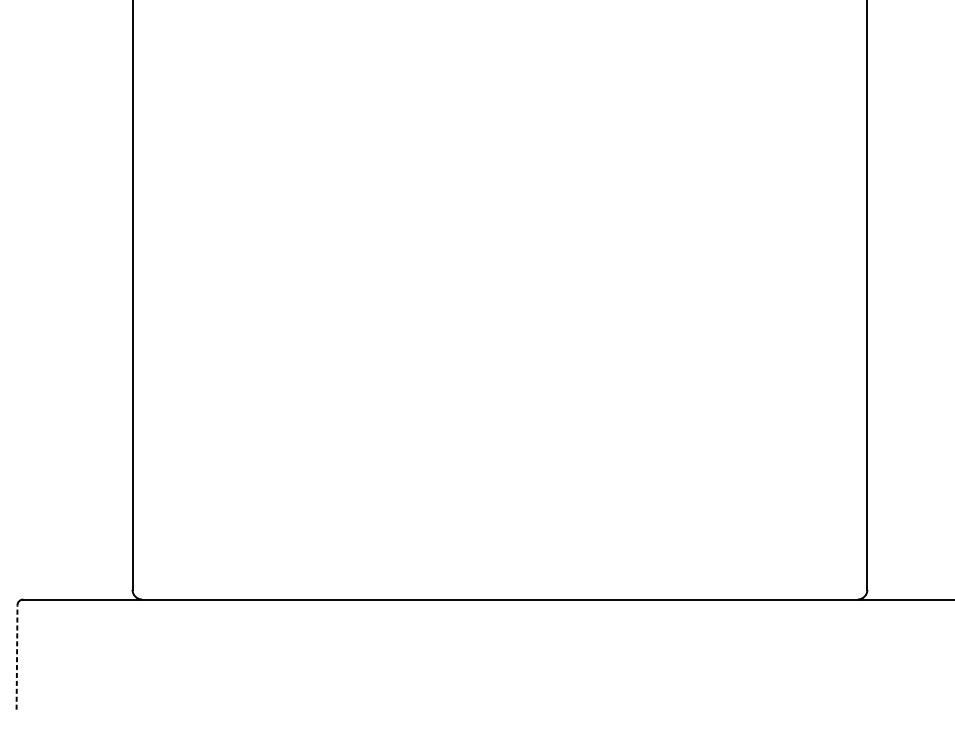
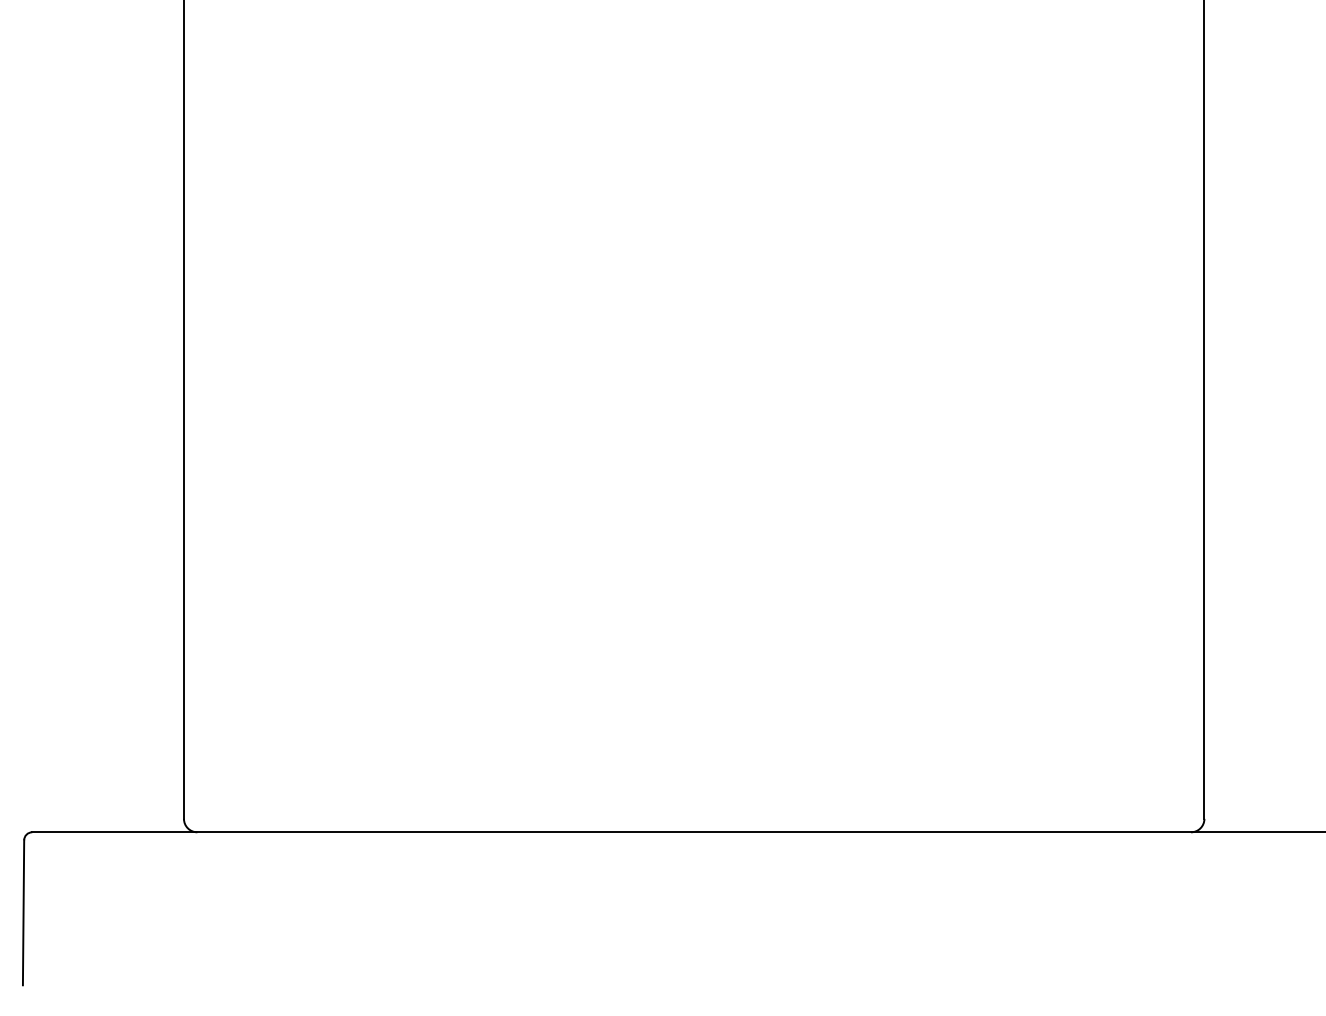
line: (16, 657) -> (23, 912), dashed -> solid

